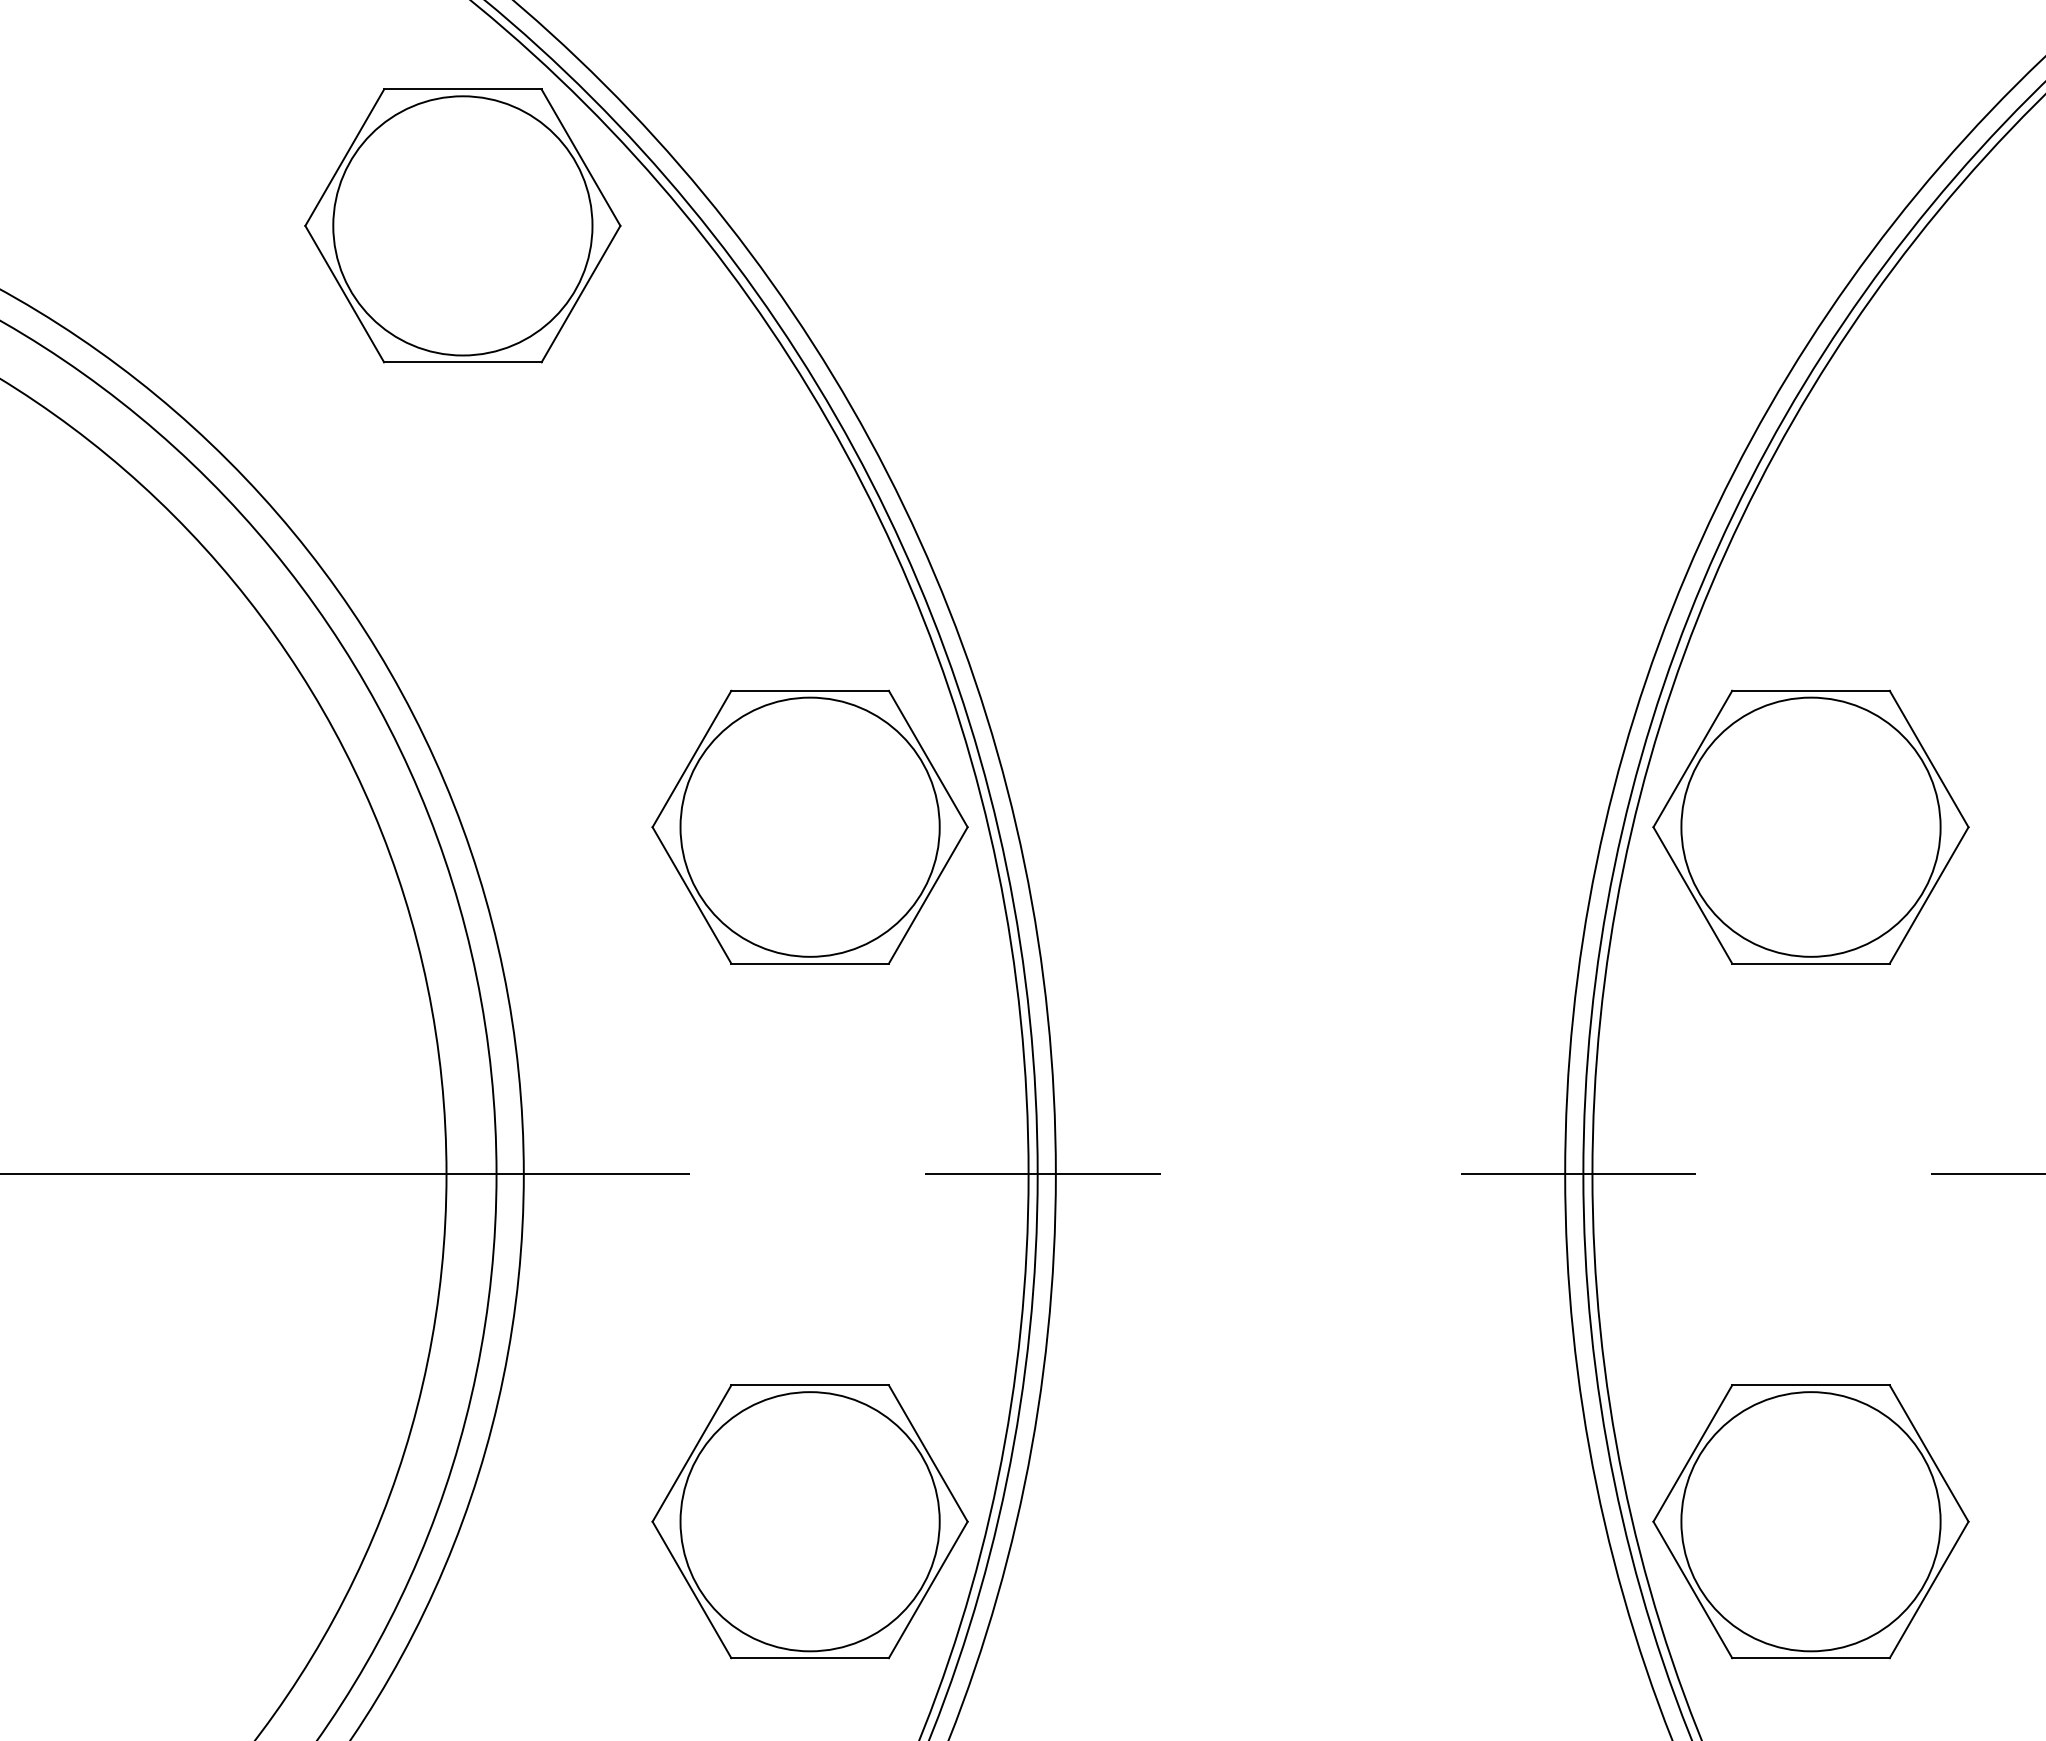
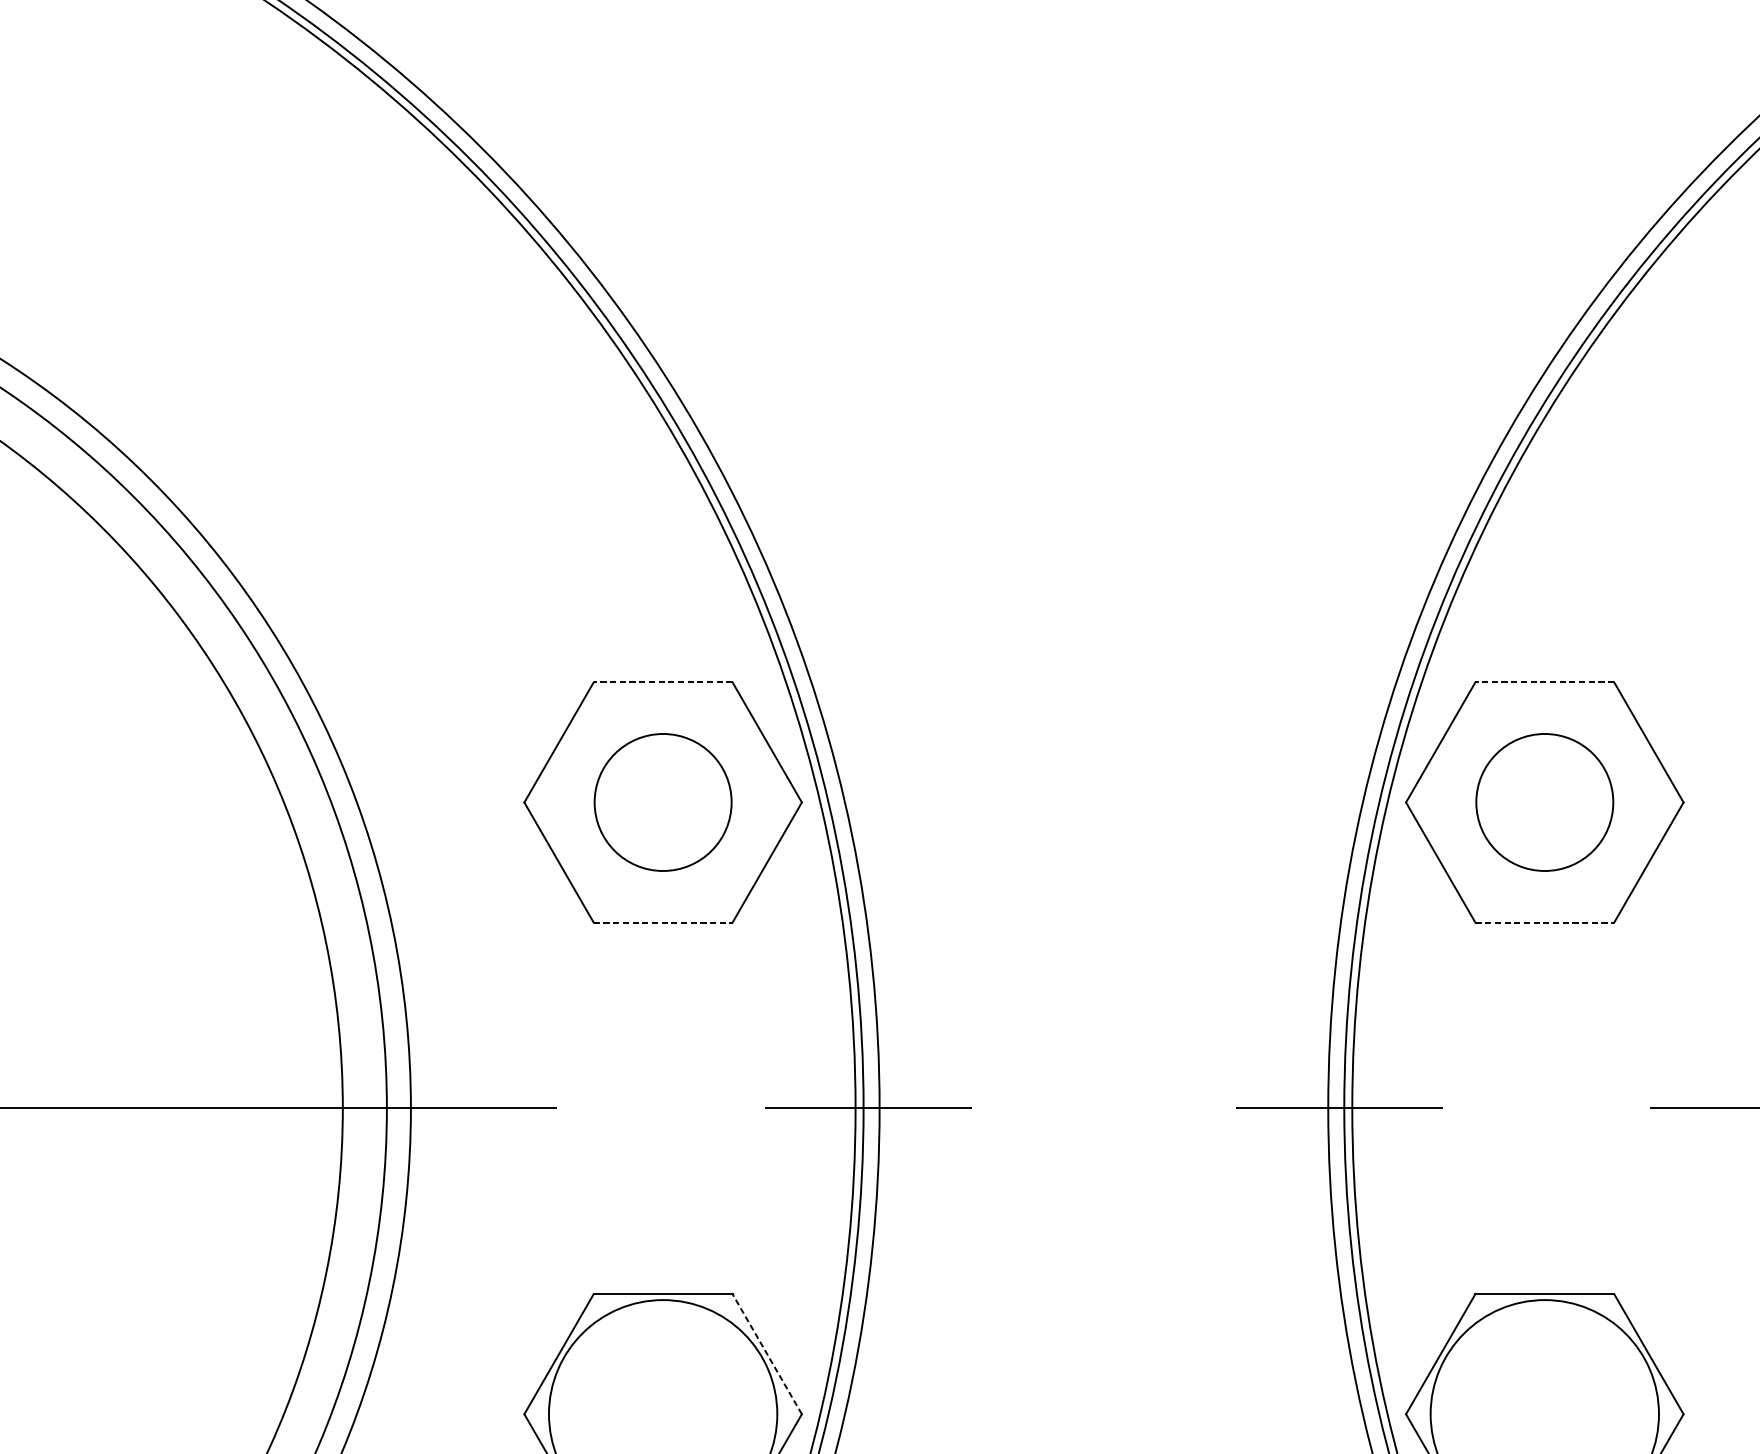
part: (462, 225) -> (356, 272), removed
line: (810, 690) -> (663, 682), solid -> dashed
line: (1811, 690) -> (1545, 682), solid -> dashed
circle: (809, 826) -> (662, 801), size x0.6
circle: (1810, 826) -> (1544, 801), size x0.6
line: (810, 963) -> (663, 922), solid -> dashed
line: (1811, 963) -> (1545, 922), solid -> dashed
line: (928, 1453) -> (767, 1354), solid -> dashed

